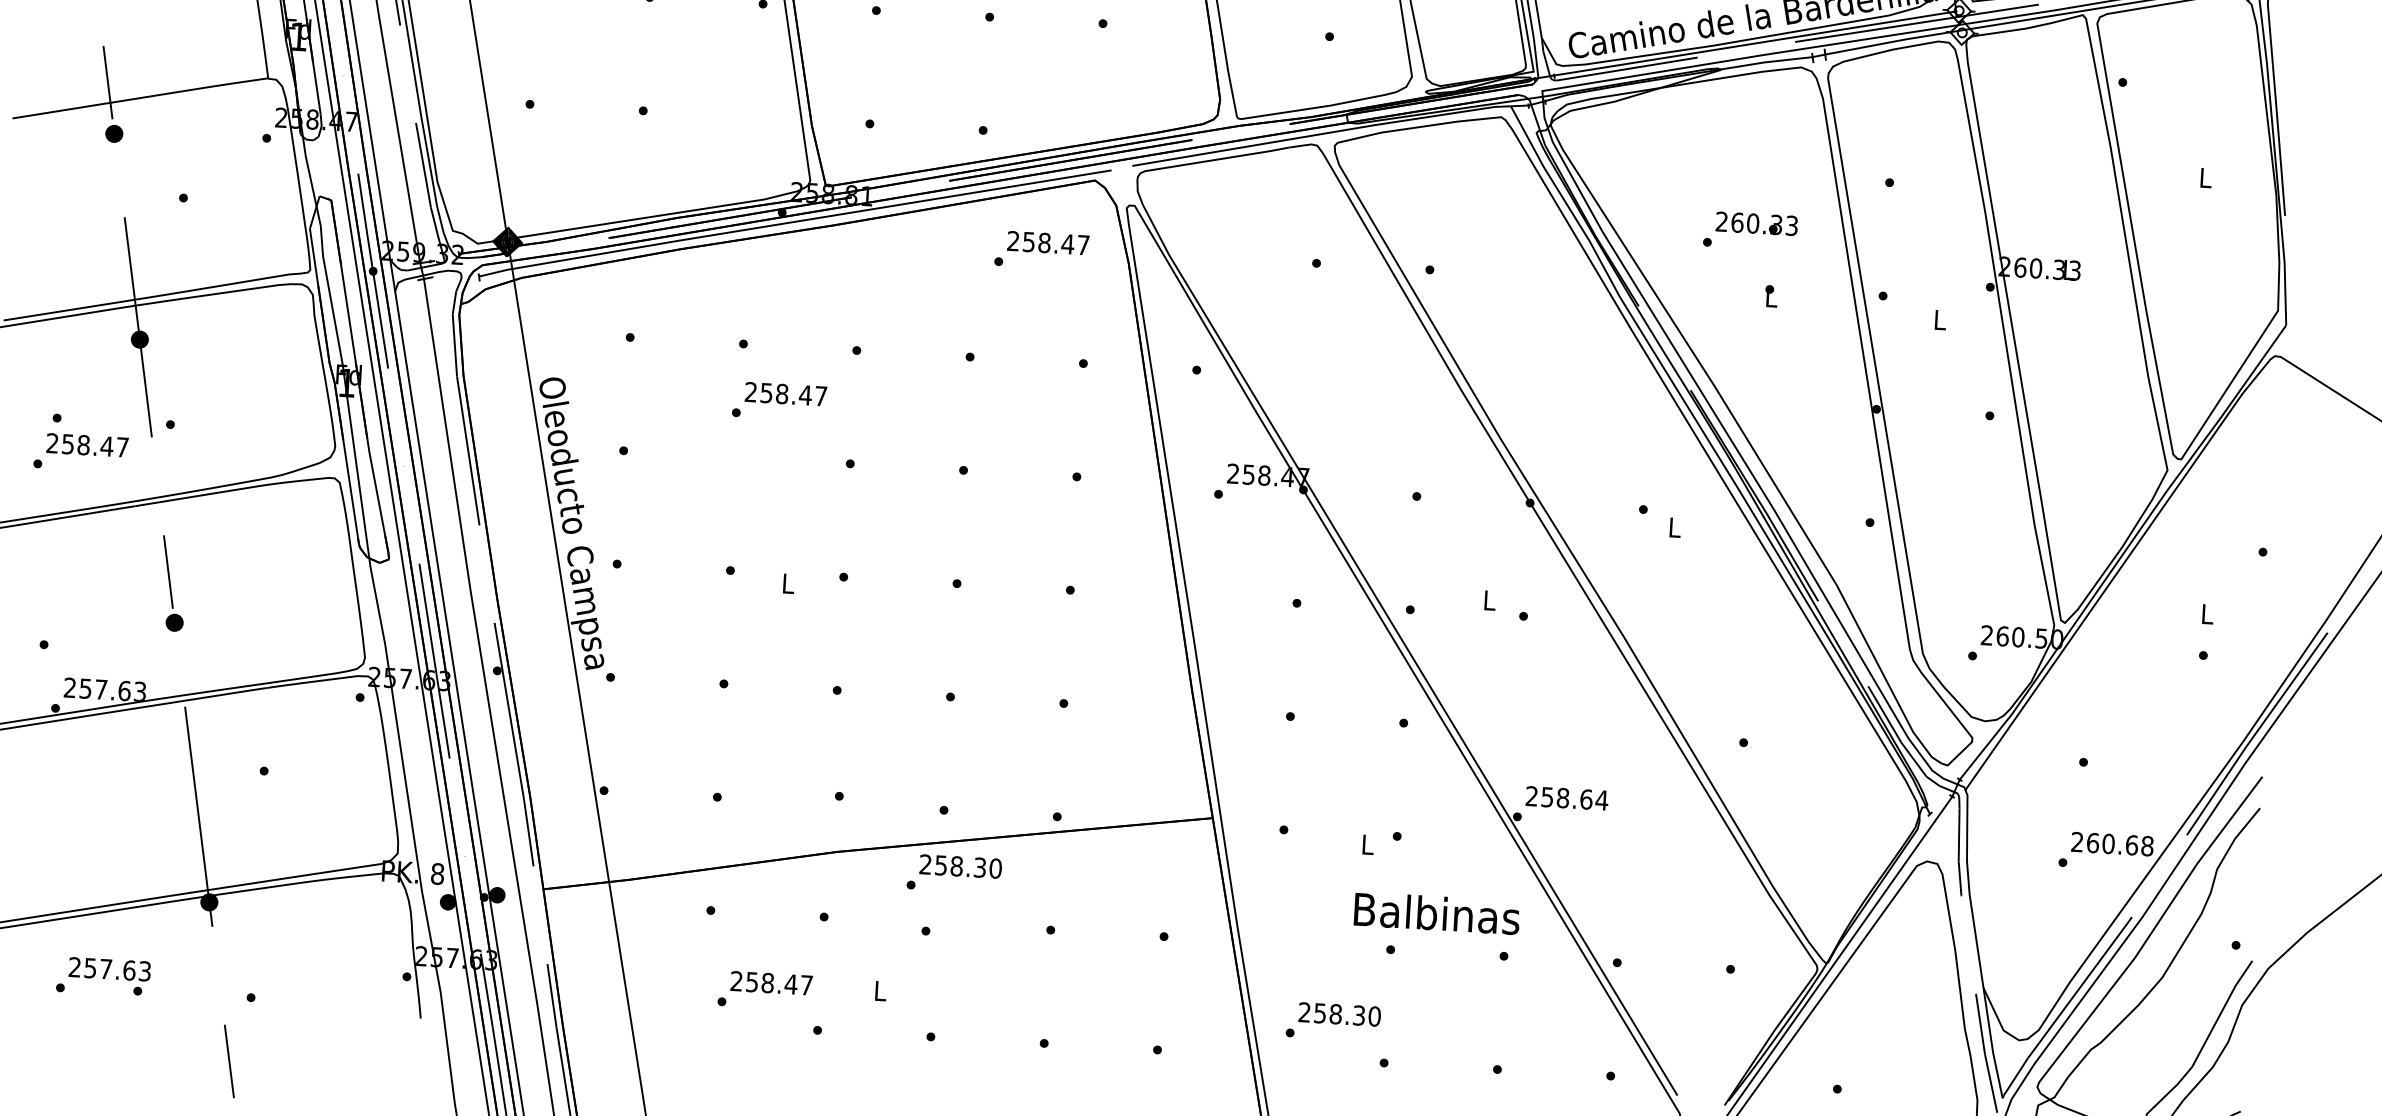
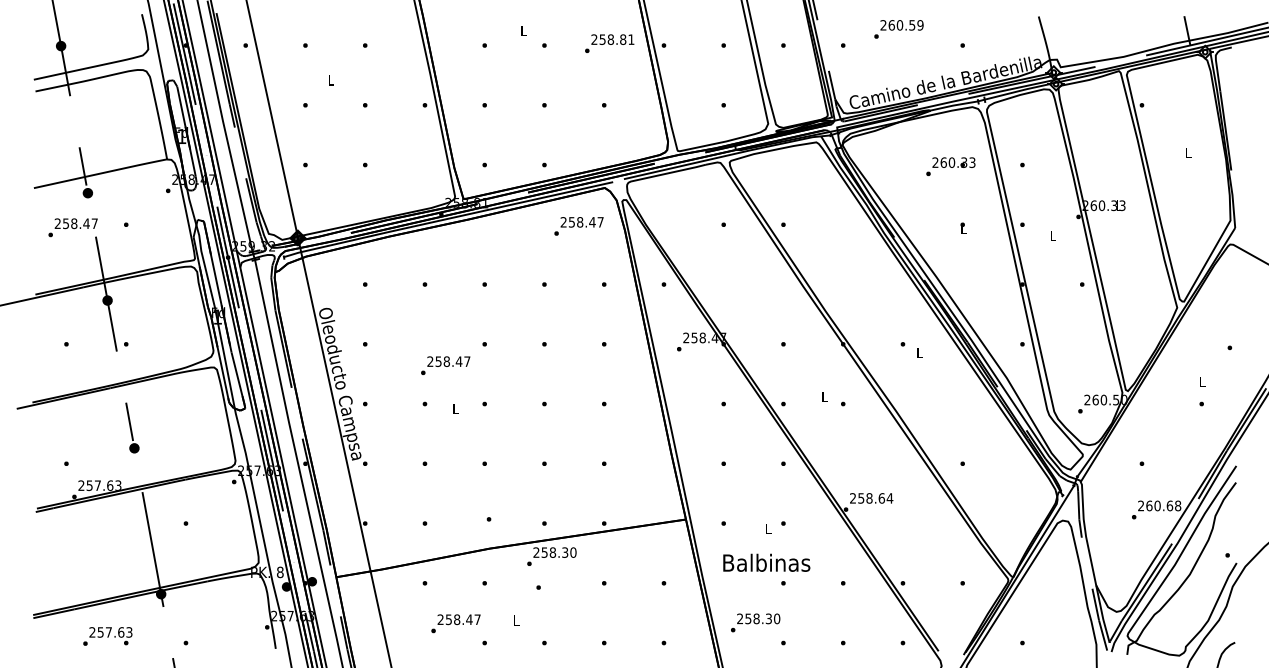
text: (1749, 230) -> (950, 166), moved
text: (779, 401) -> (445, 365), moved
text: (79, 452) -> (72, 227), moved
text: (1436, 912) -> (766, 562), moved

